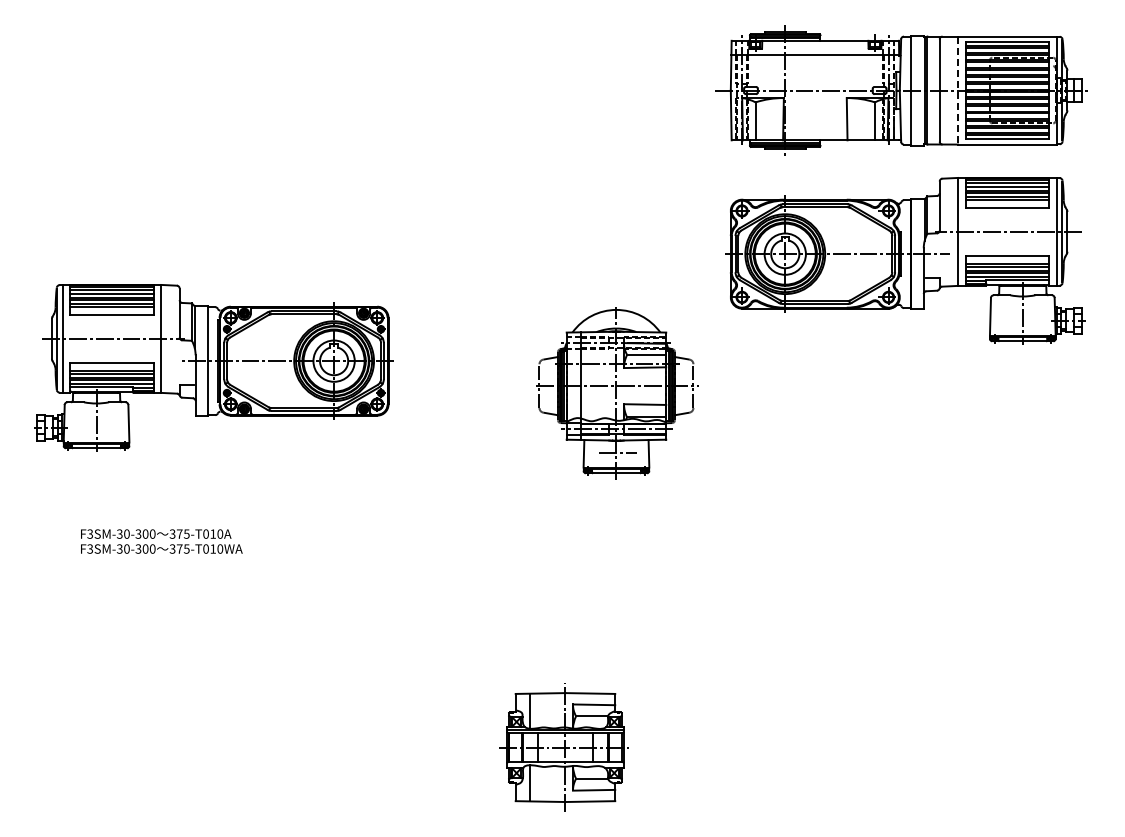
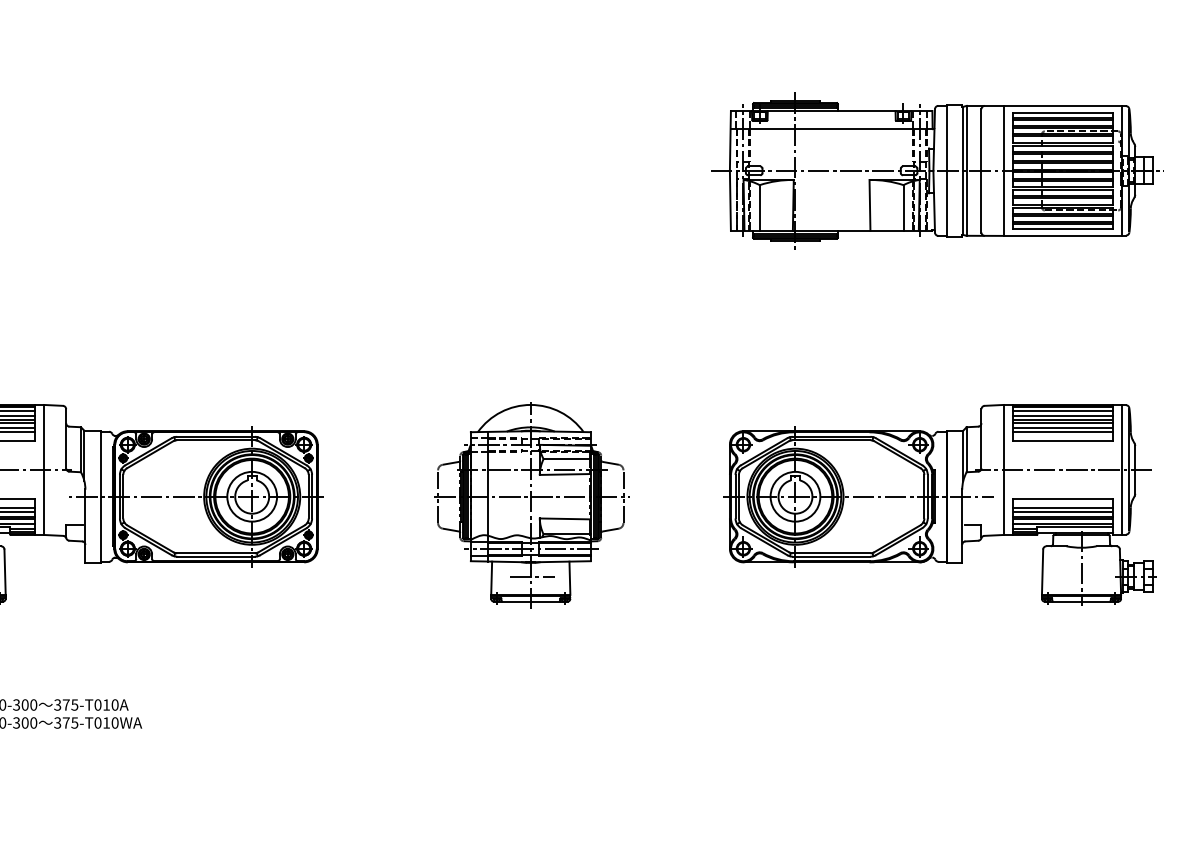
line: (958, 90) -> (1004, 170), dashed -> solid
part: (905, 260) -> (940, 504), moved
part: (617, 393) -> (532, 505), moved

